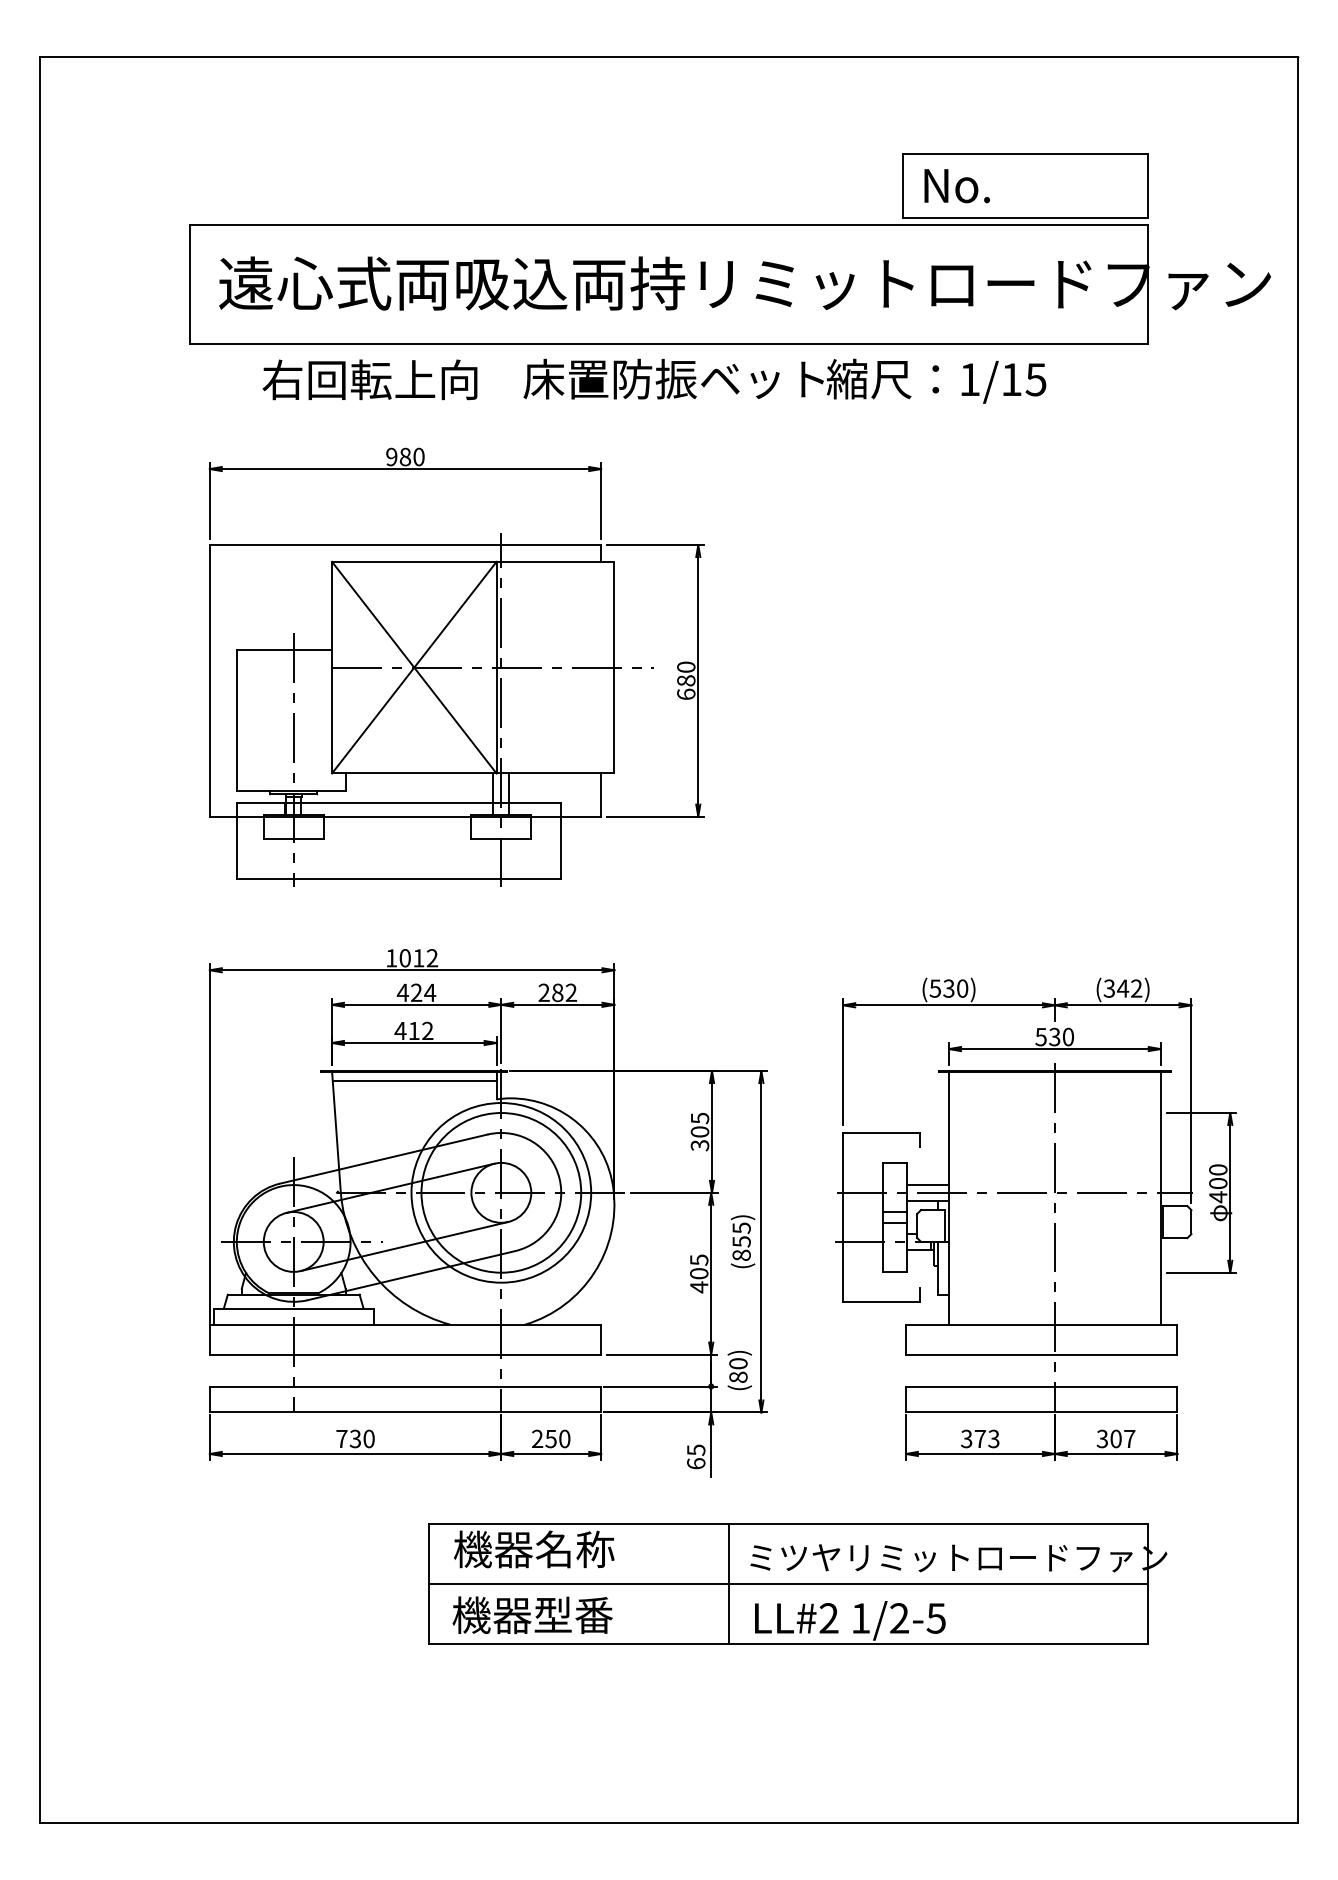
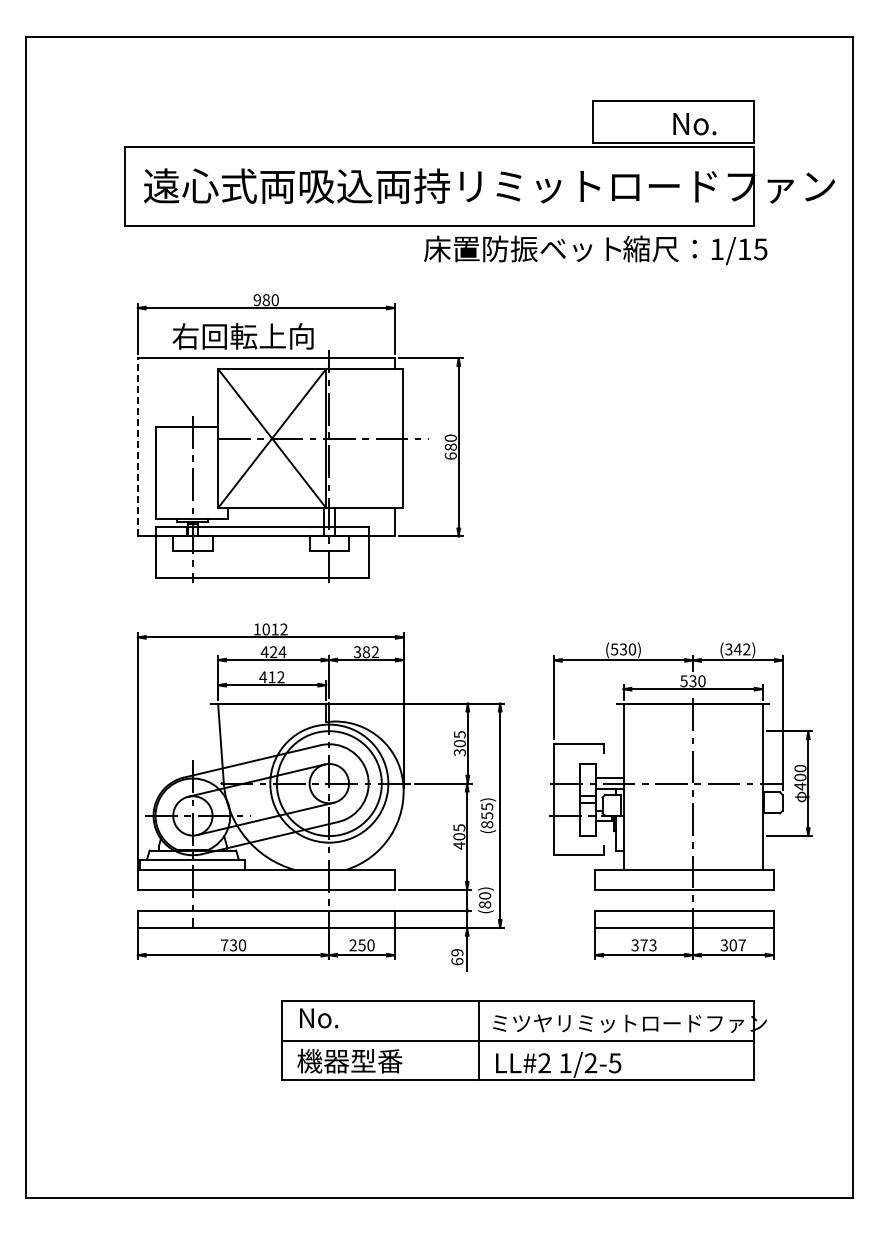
text: (956, 186) -> (694, 124), moved
text: (369, 379) -> (242, 336), moved
text: (784, 381) -> (595, 250), moved
line: (209, 679) -> (137, 446), solid -> dashed
text: (544, 993) -> (357, 652), 282 -> 382
line: (414, 1081) -> (272, 710), removed
text: (696, 1449) -> (457, 952), 65 -> 69
text: (533, 1548) -> (350, 1017), 機器名称 -> No.

